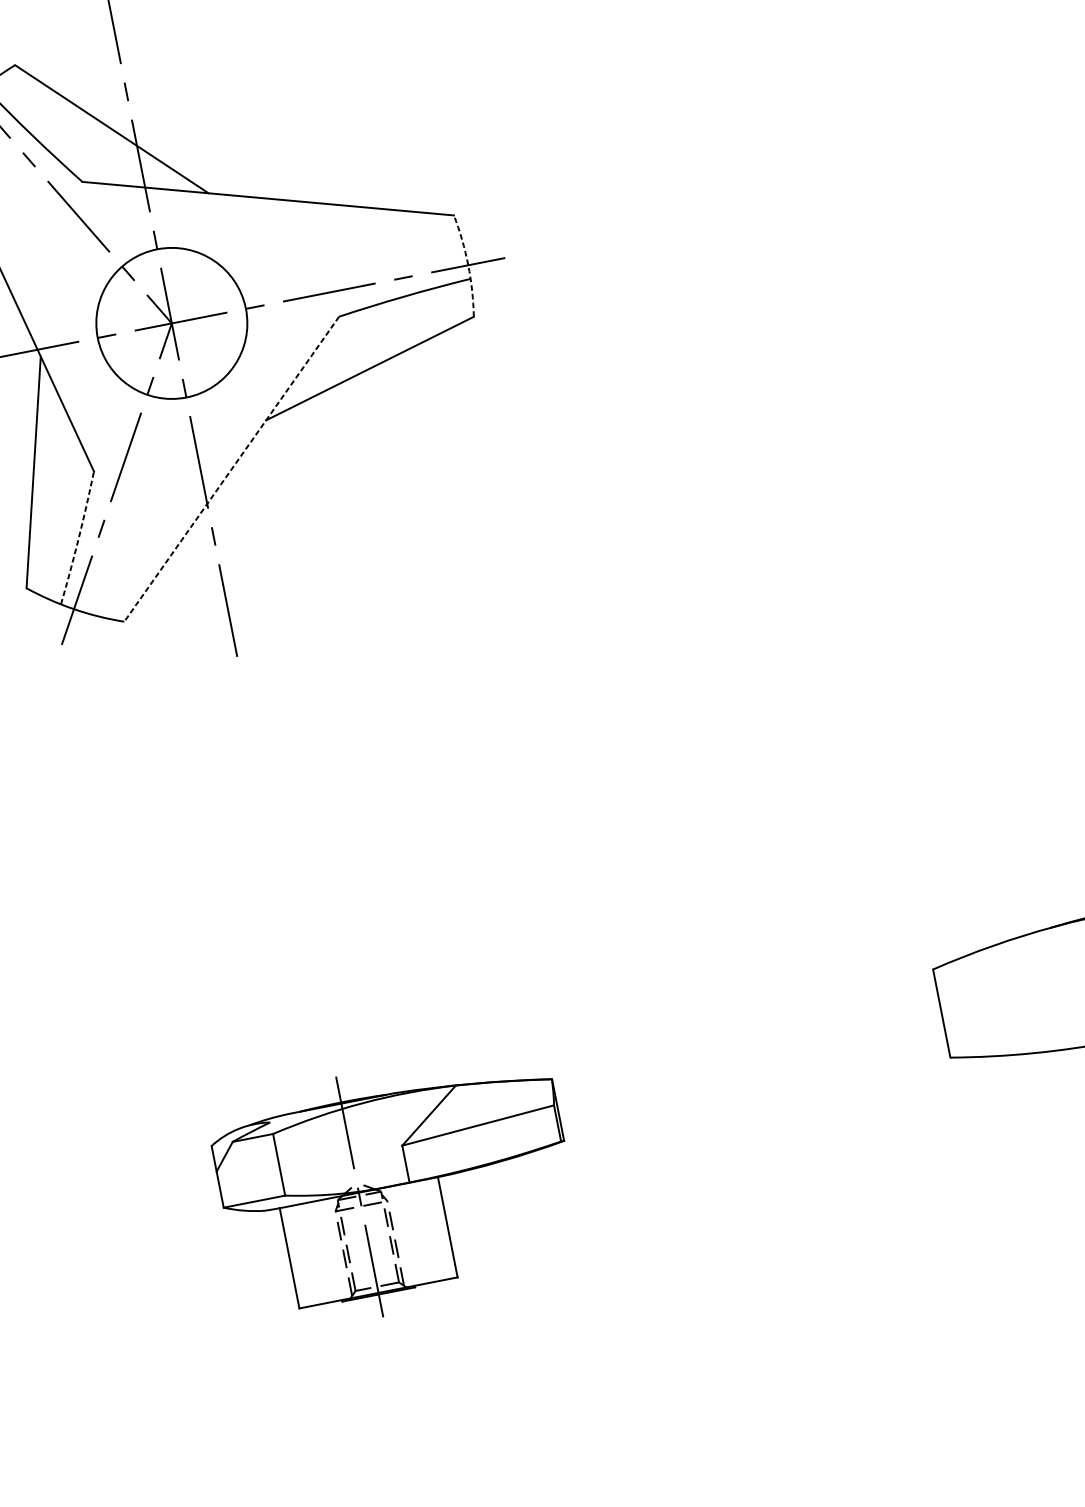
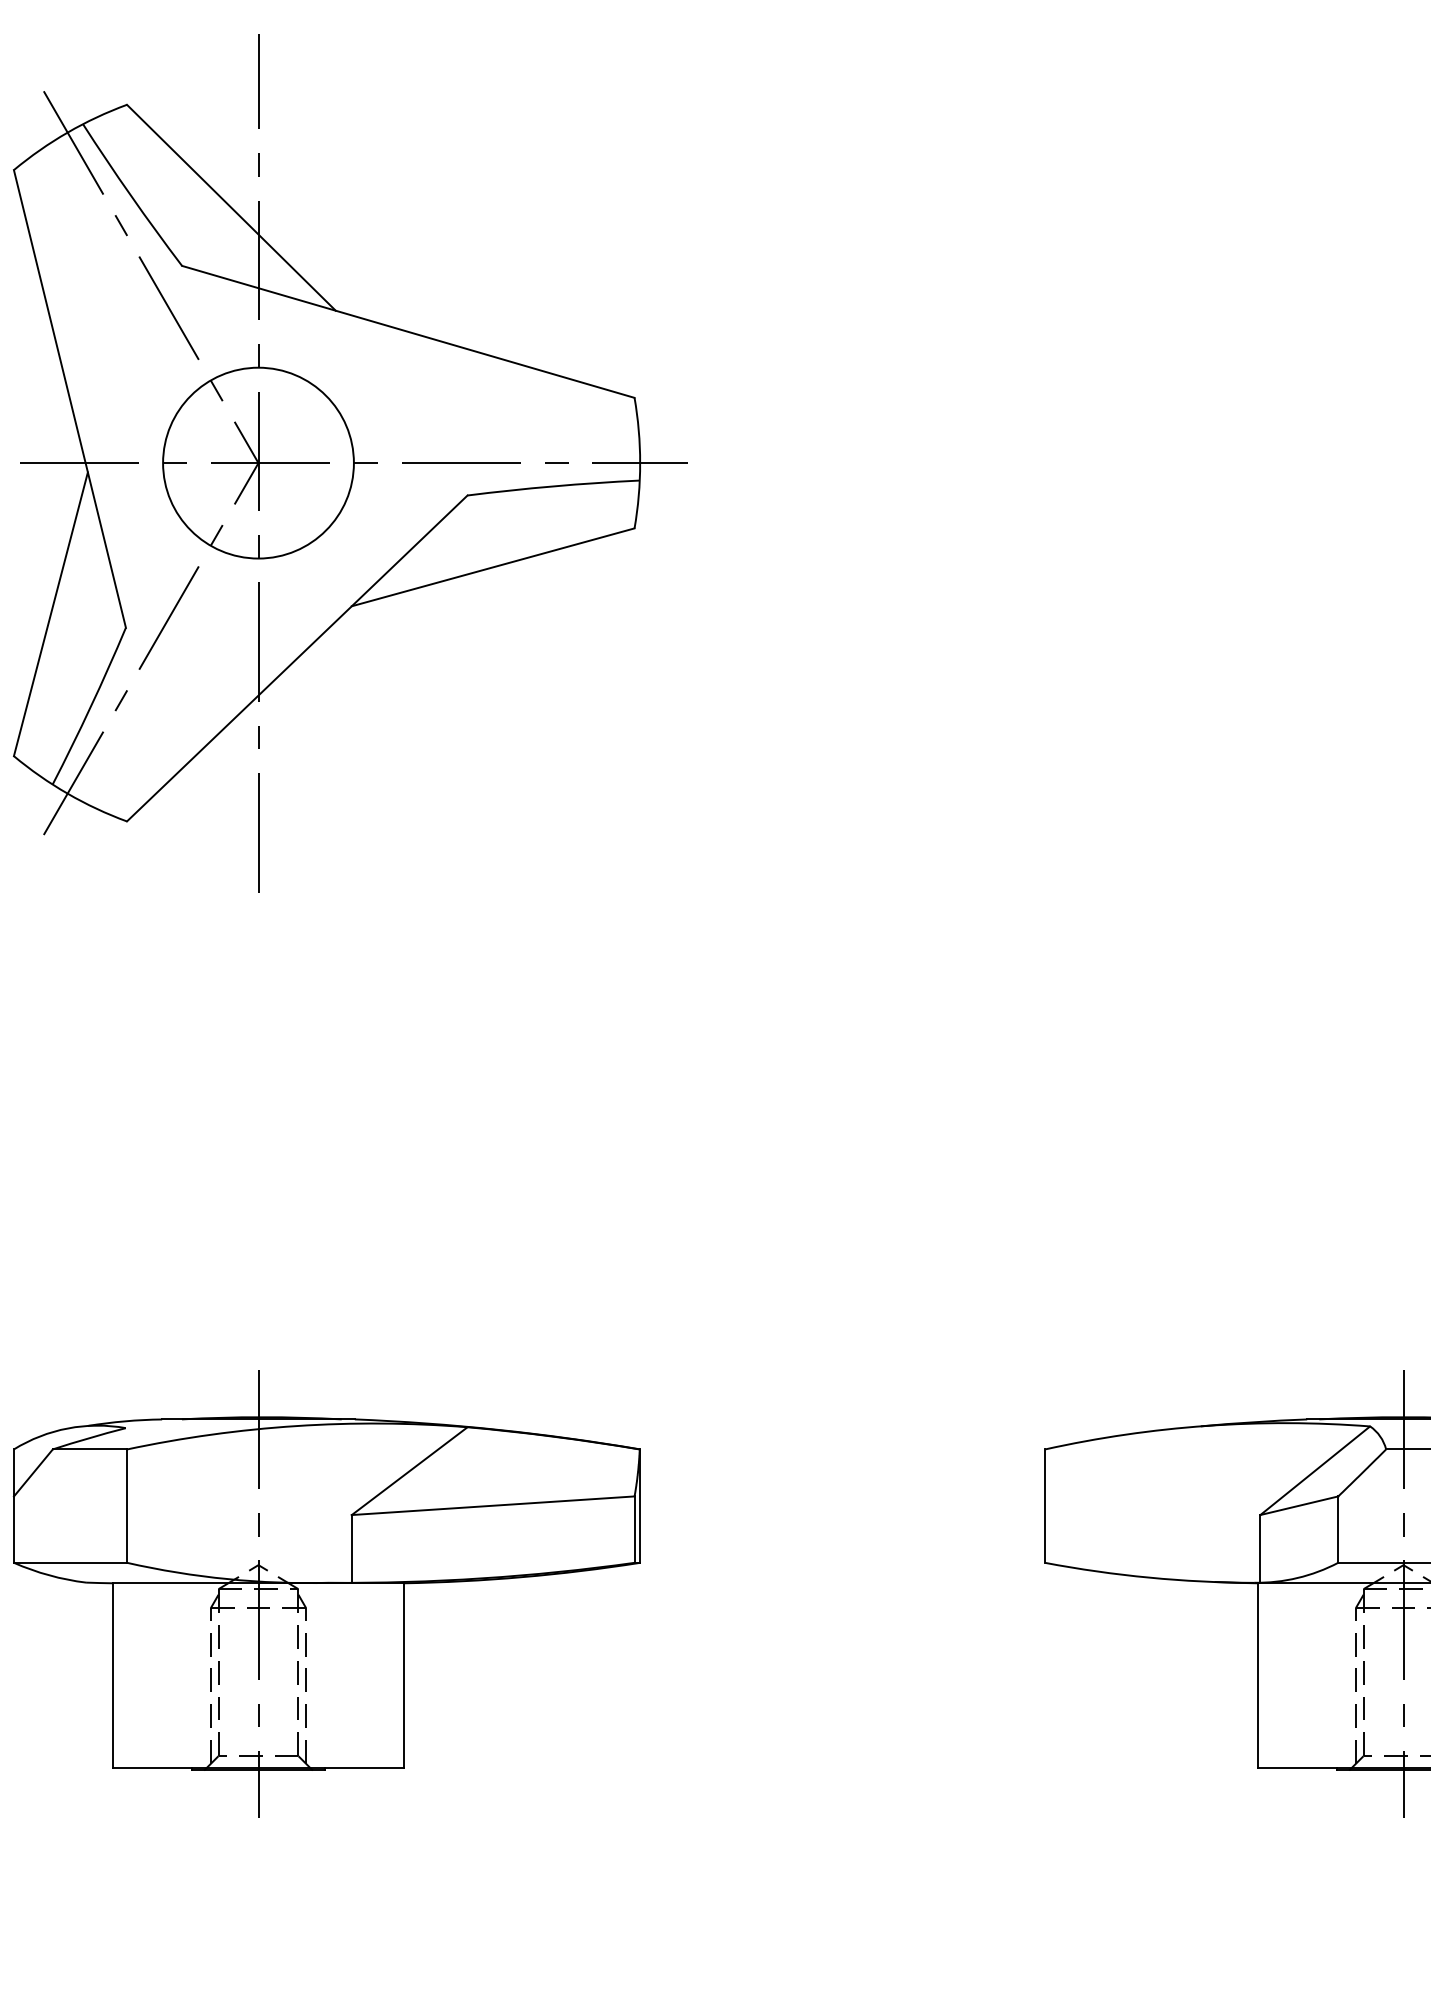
arc: (468, 265) -> (640, 463), dashed -> solid
line: (231, 469) -> (297, 658), dashed -> solid
arc: (78, 538) -> (90, 706), dashed -> solid
part: (396, 1190) -> (326, 1593), size x1.43

